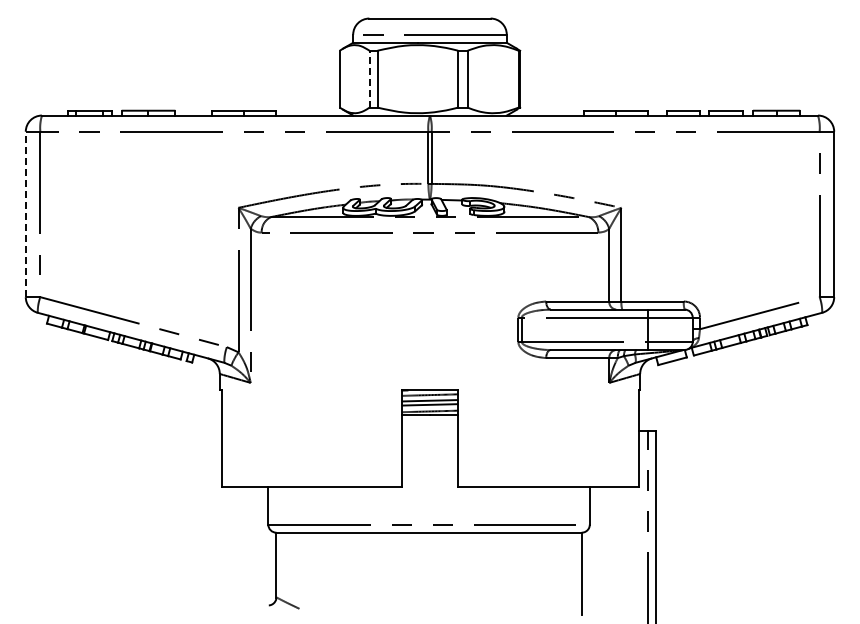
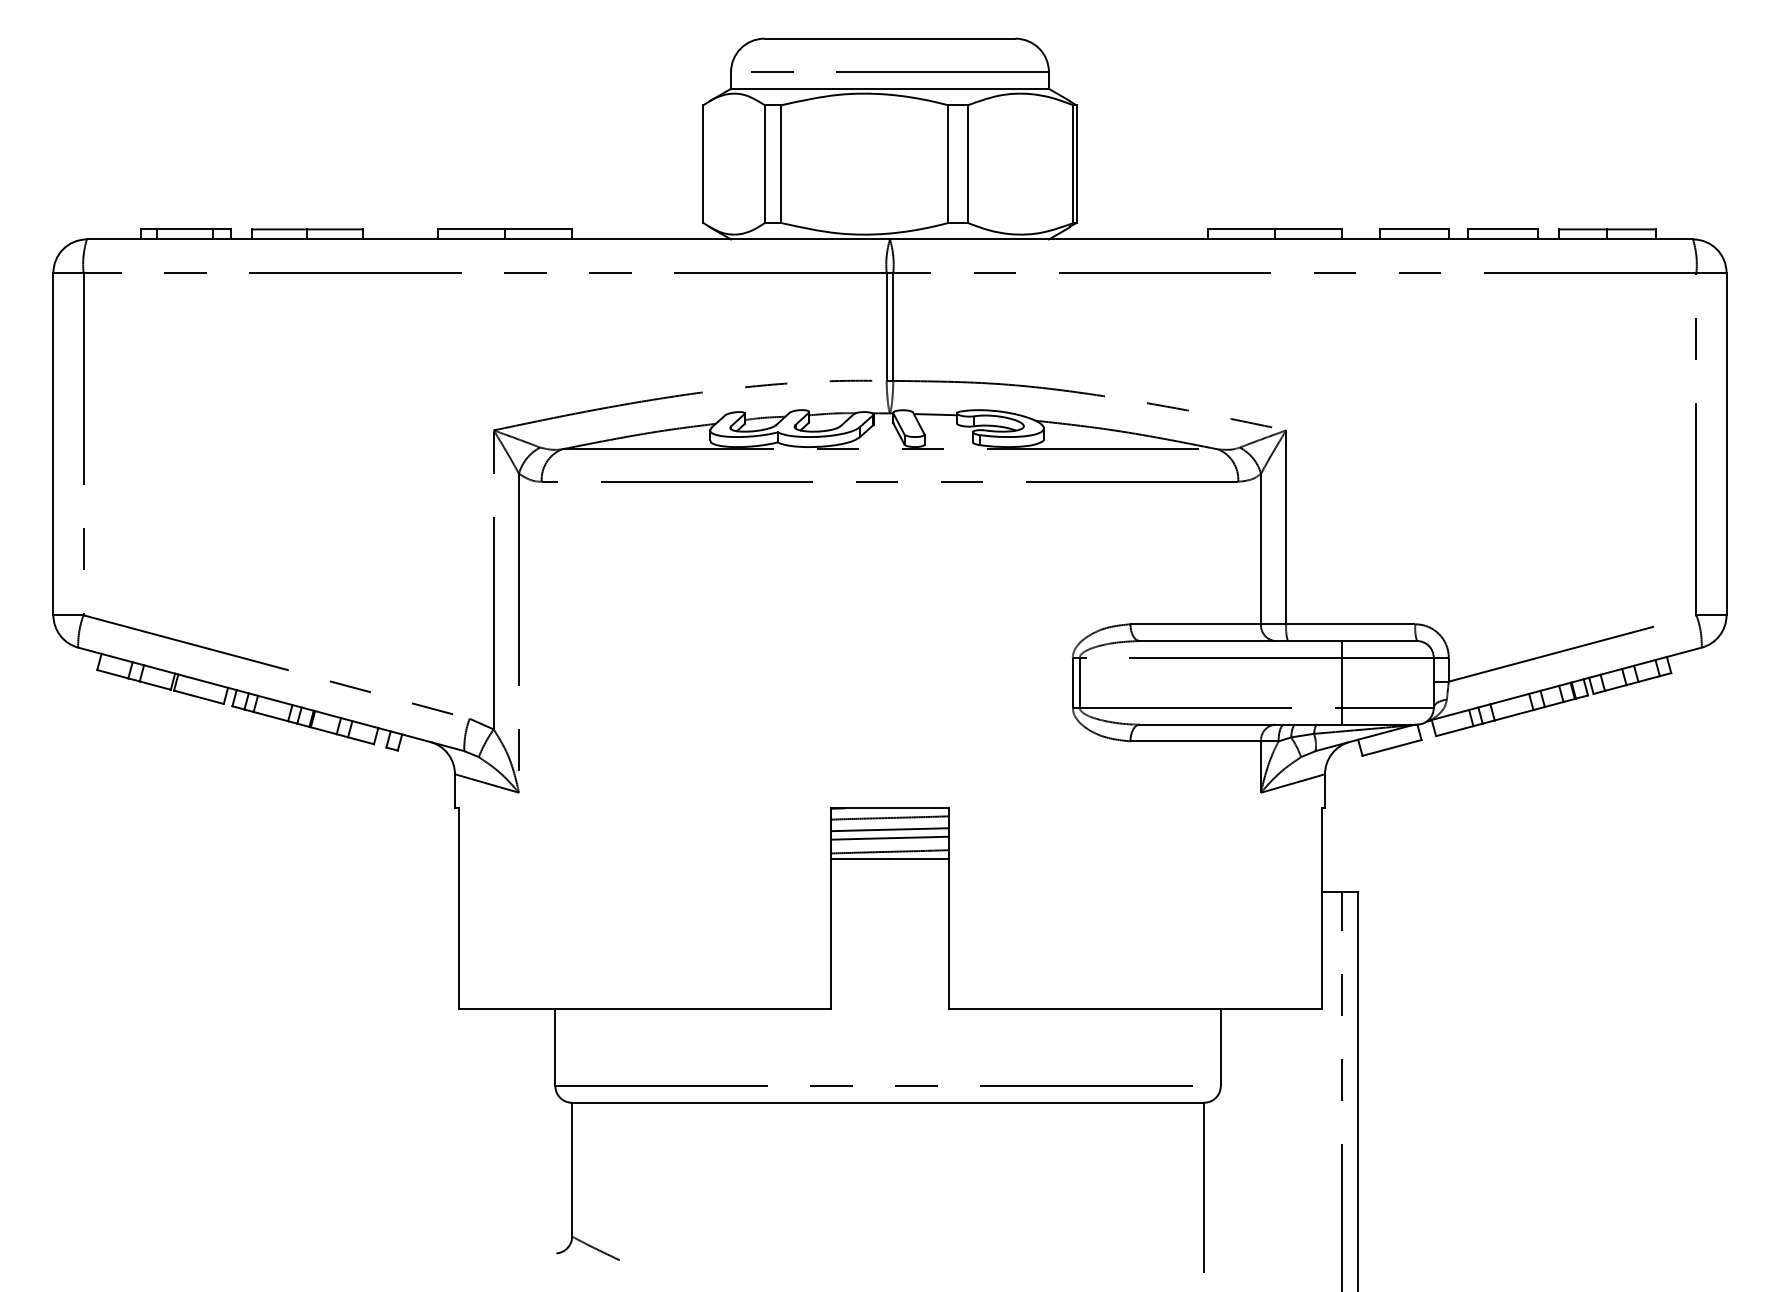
line: (369, 78) -> (764, 162), dashed -> solid
line: (25, 214) -> (52, 444), dashed -> solid

